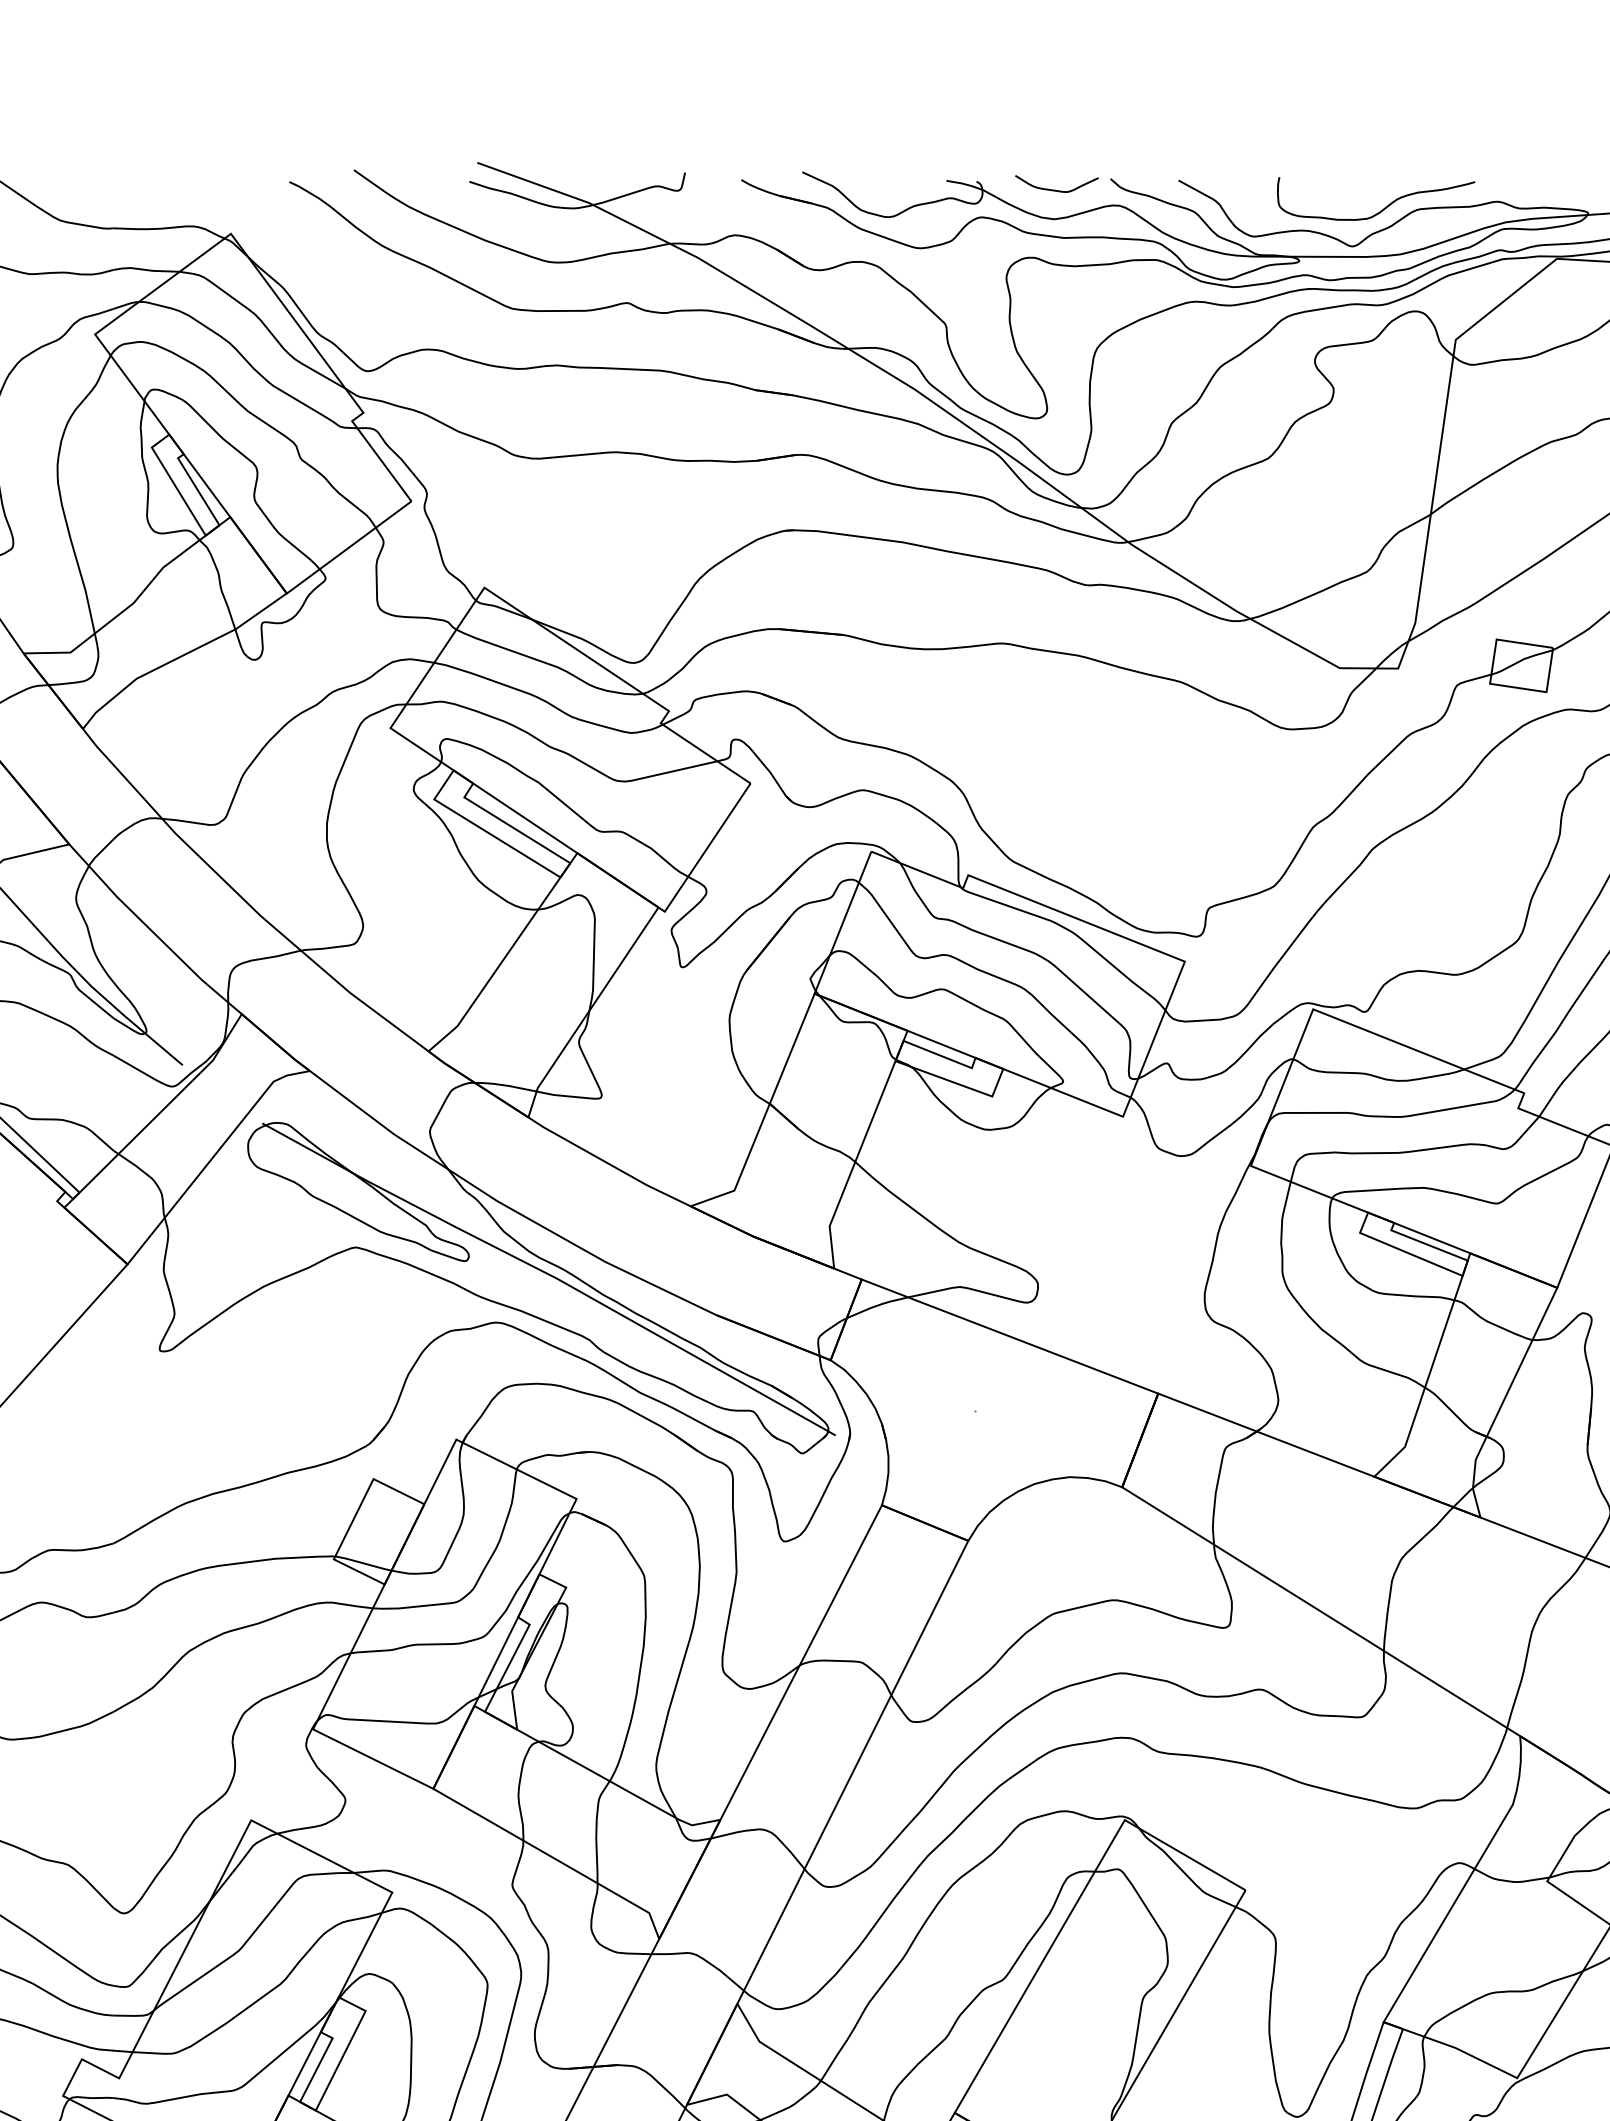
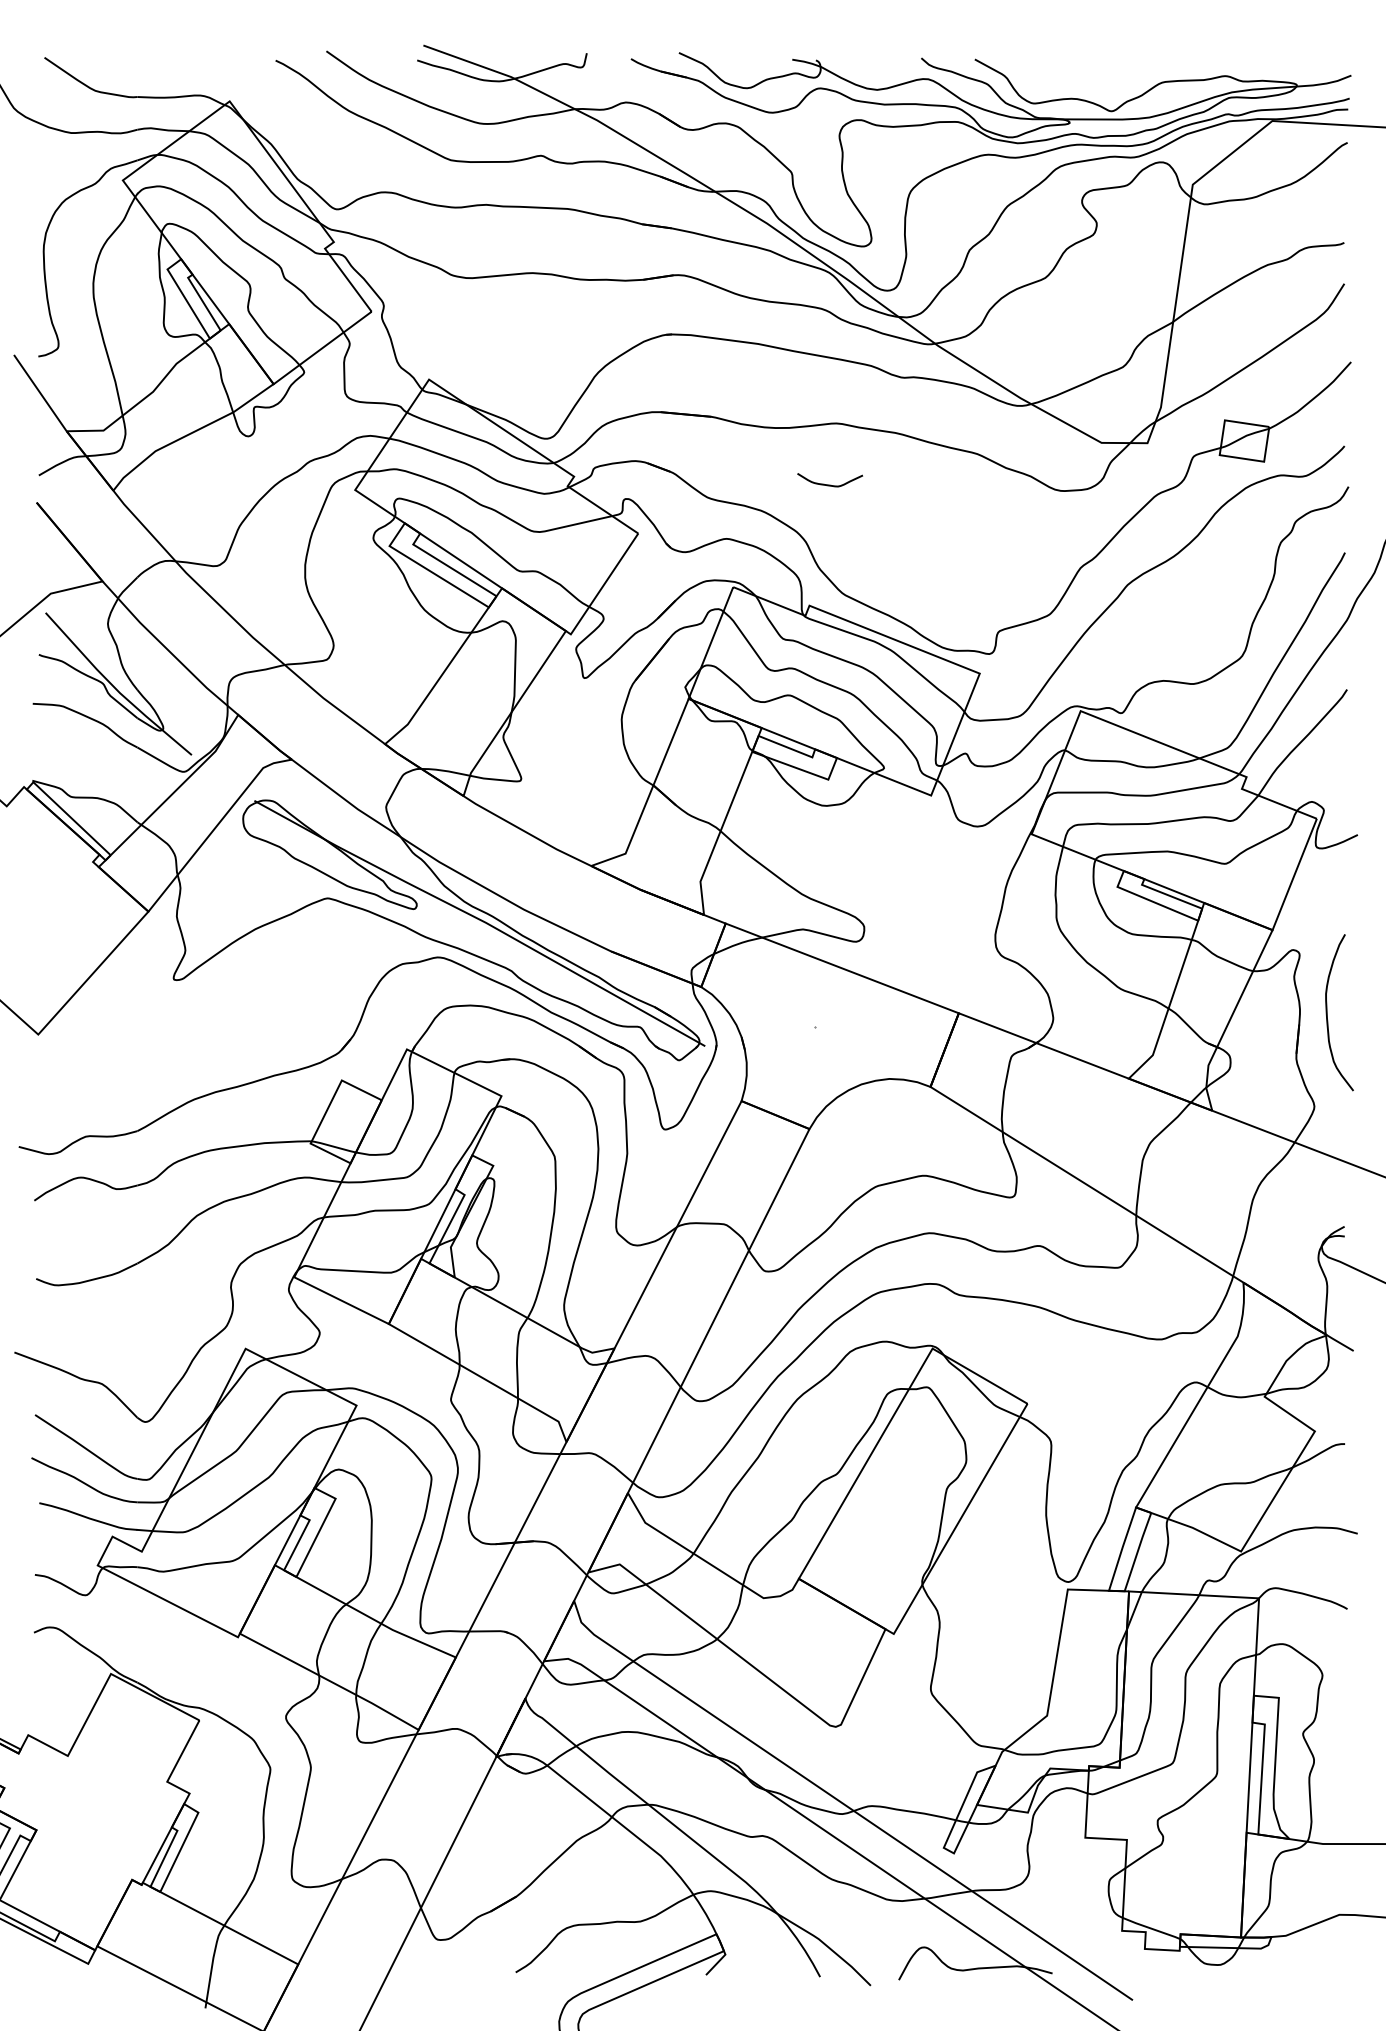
curve: (1057, 189) -> (830, 484), moved
curve: (1384, 207) -> (1136, 80), removed

